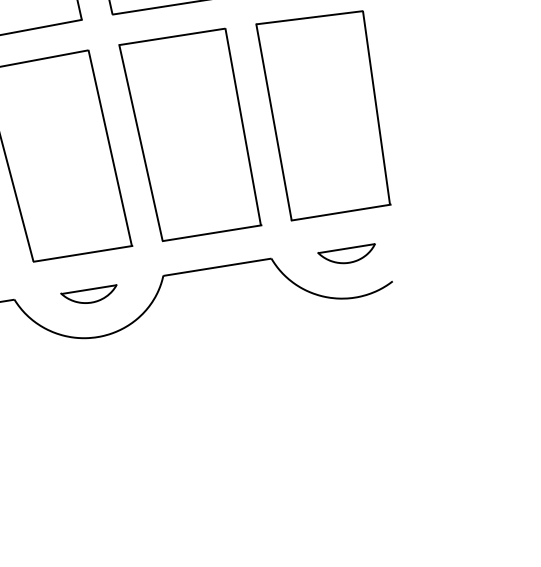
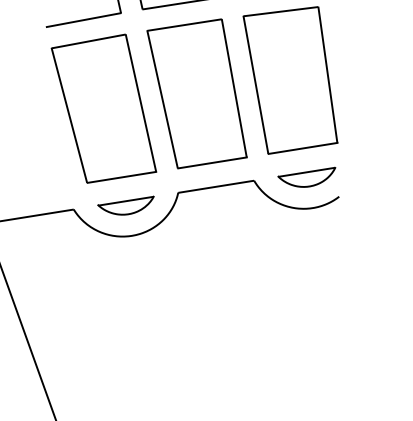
part: (346, 252) -> (306, 176), size x1.43
part: (88, 293) -> (125, 205), size x1.43

